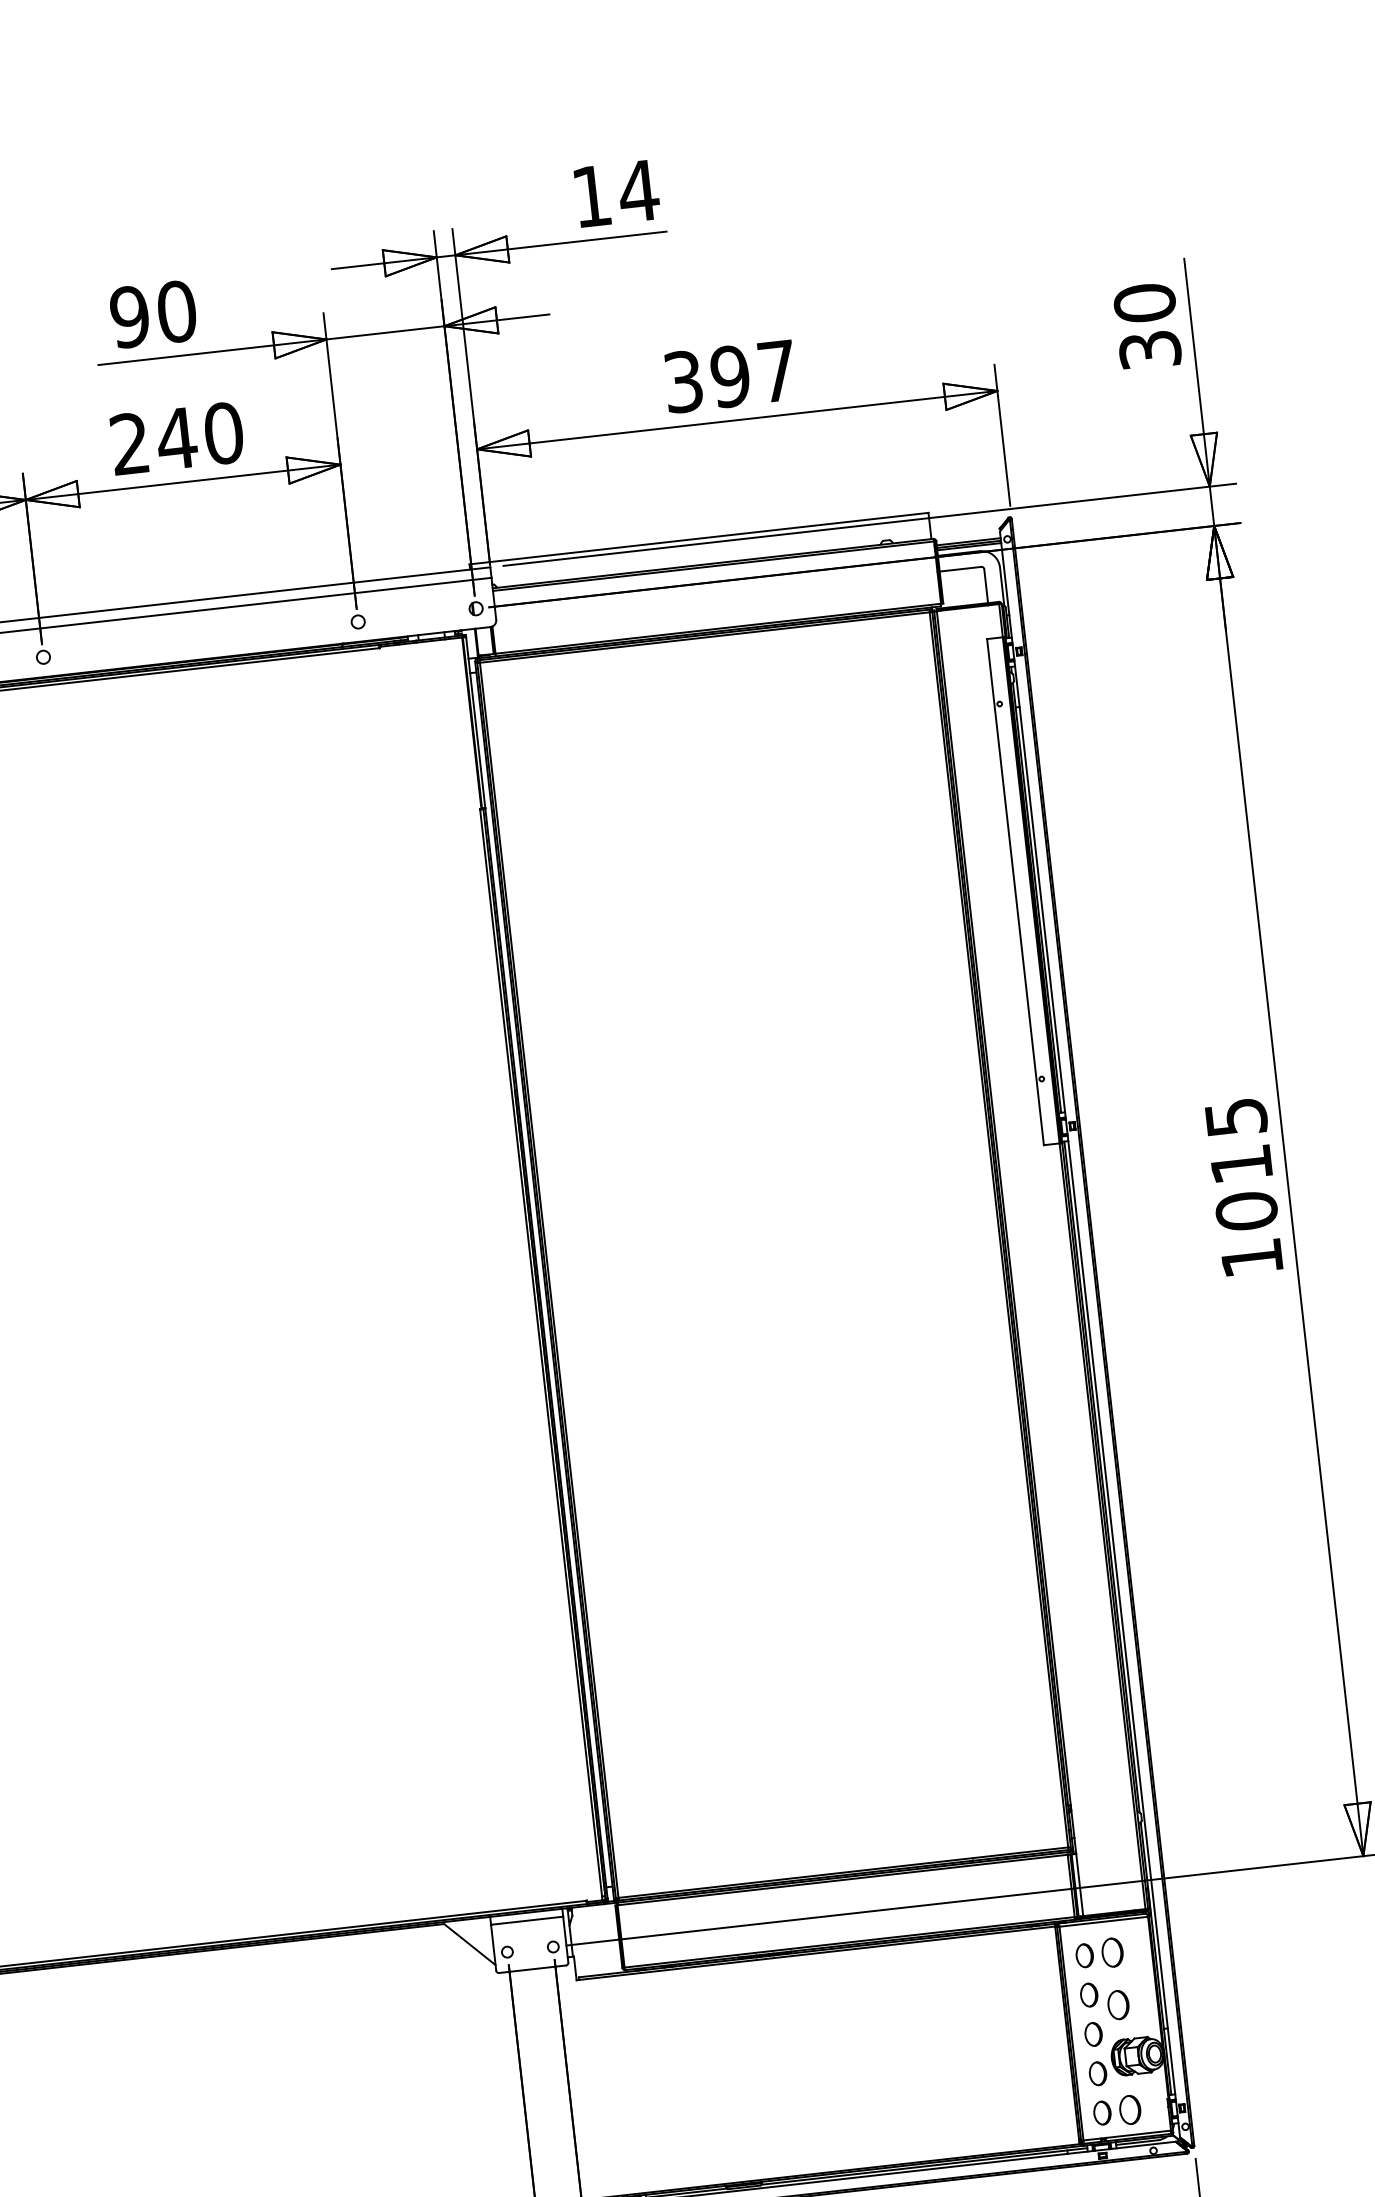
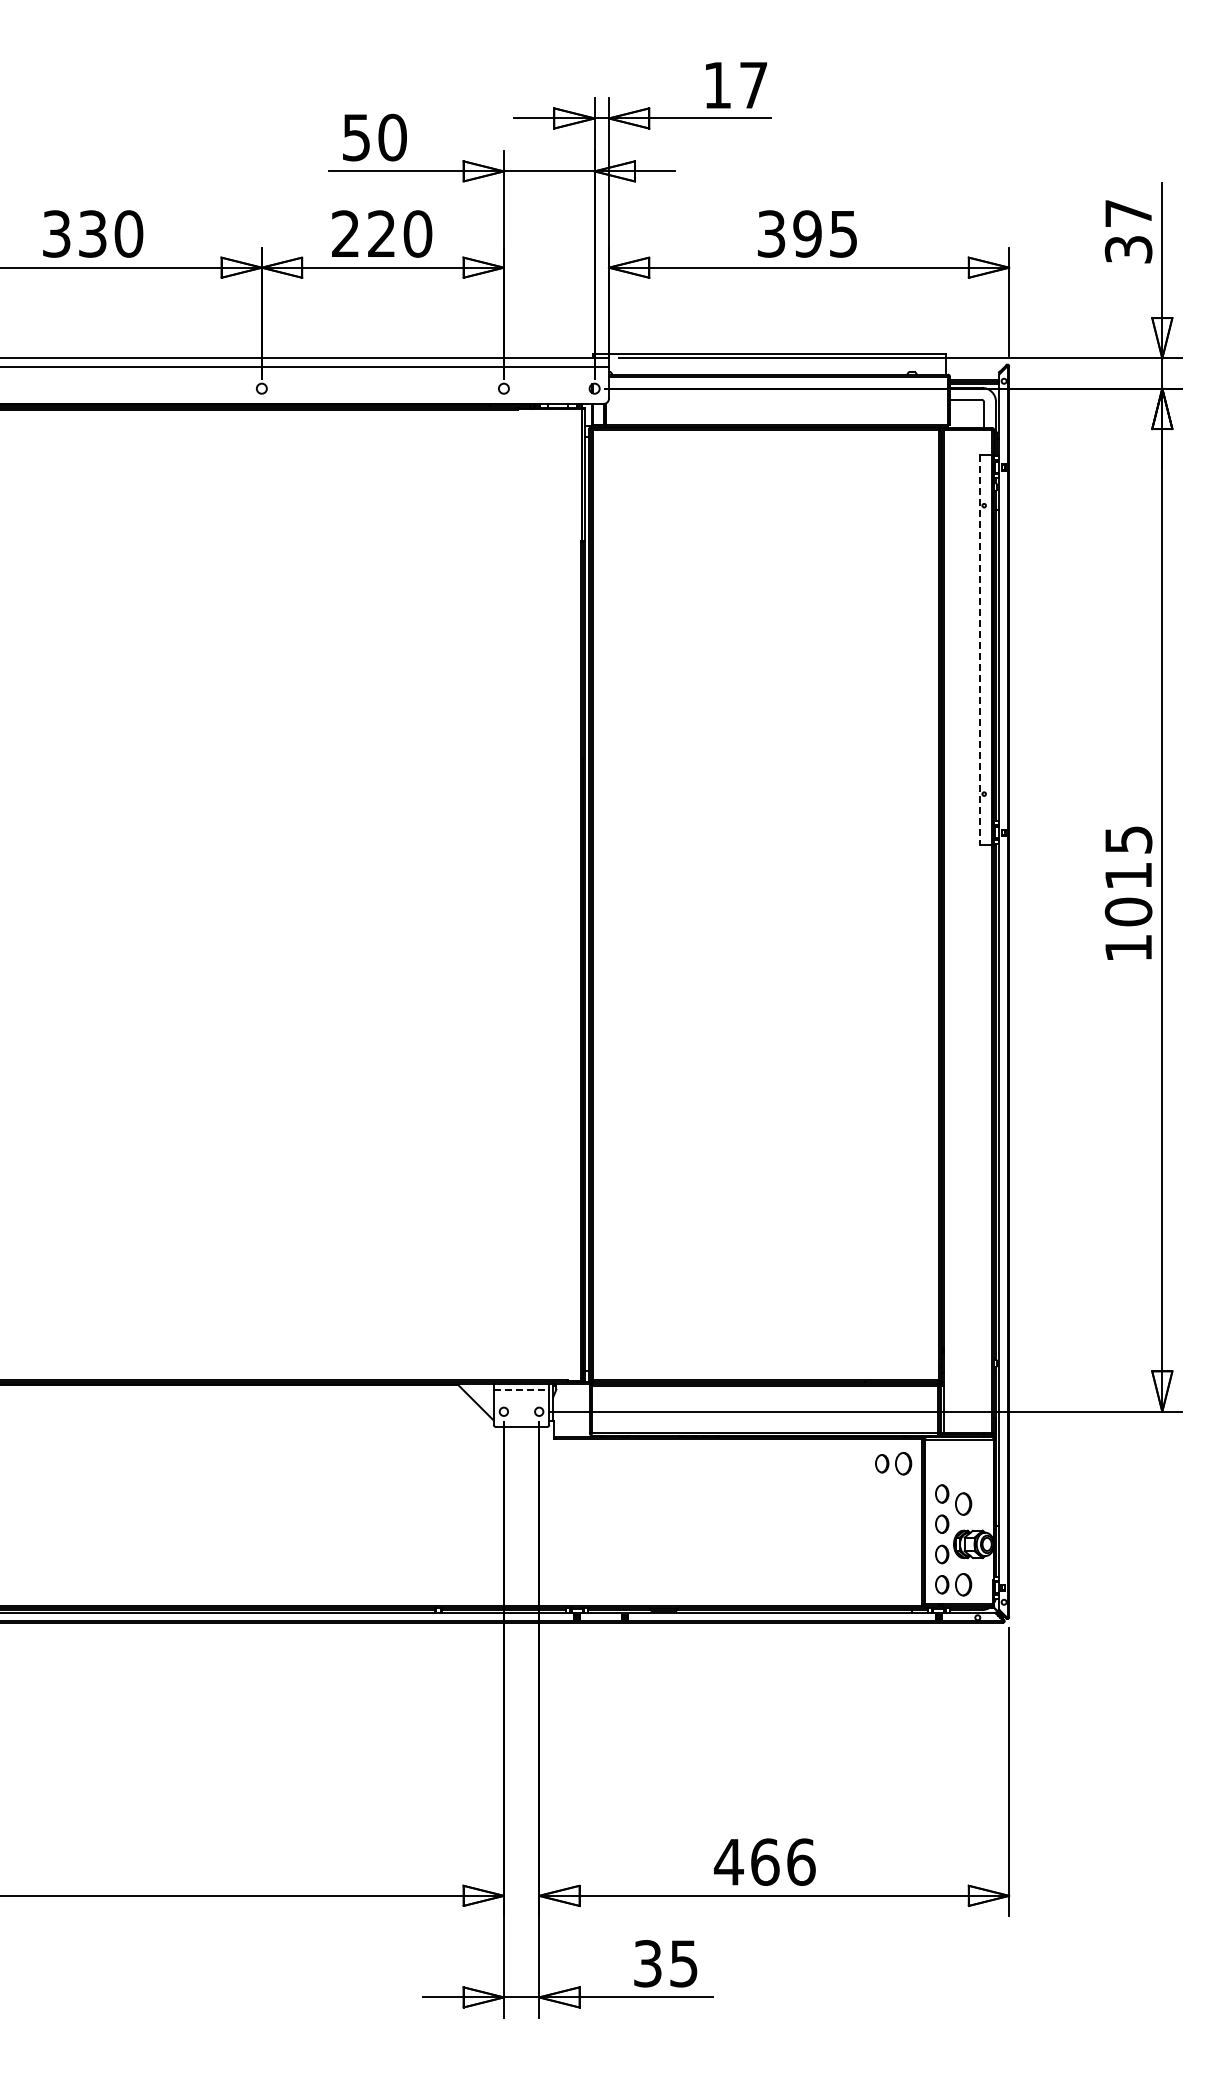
text: (638, 191) -> (753, 85), 14 -> 17
text: (1144, 303) -> (1128, 213), 30 -> 37
text: (129, 316) -> (356, 137), 90 -> 50
text: (777, 371) -> (843, 234), 397 -> 395
text: (176, 438) -> (381, 233), 240 -> 220
line: (1015, 891) -> (980, 649), solid -> dashed
line: (527, 1920) -> (521, 1389), solid -> dashed
part: (1099, 1953) -> (893, 1463), moved

